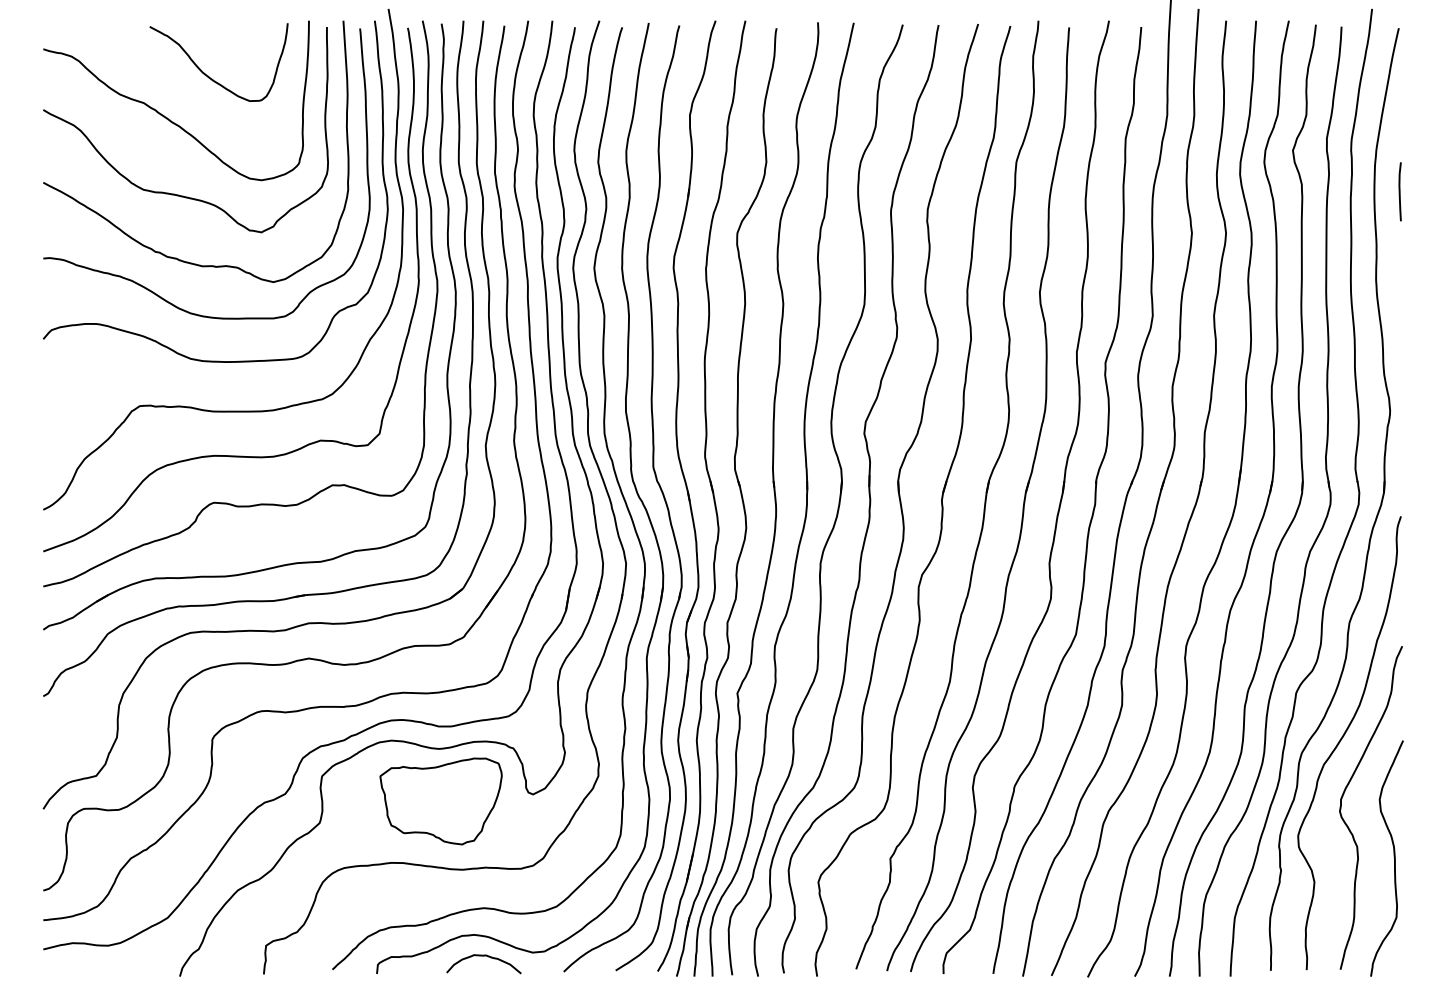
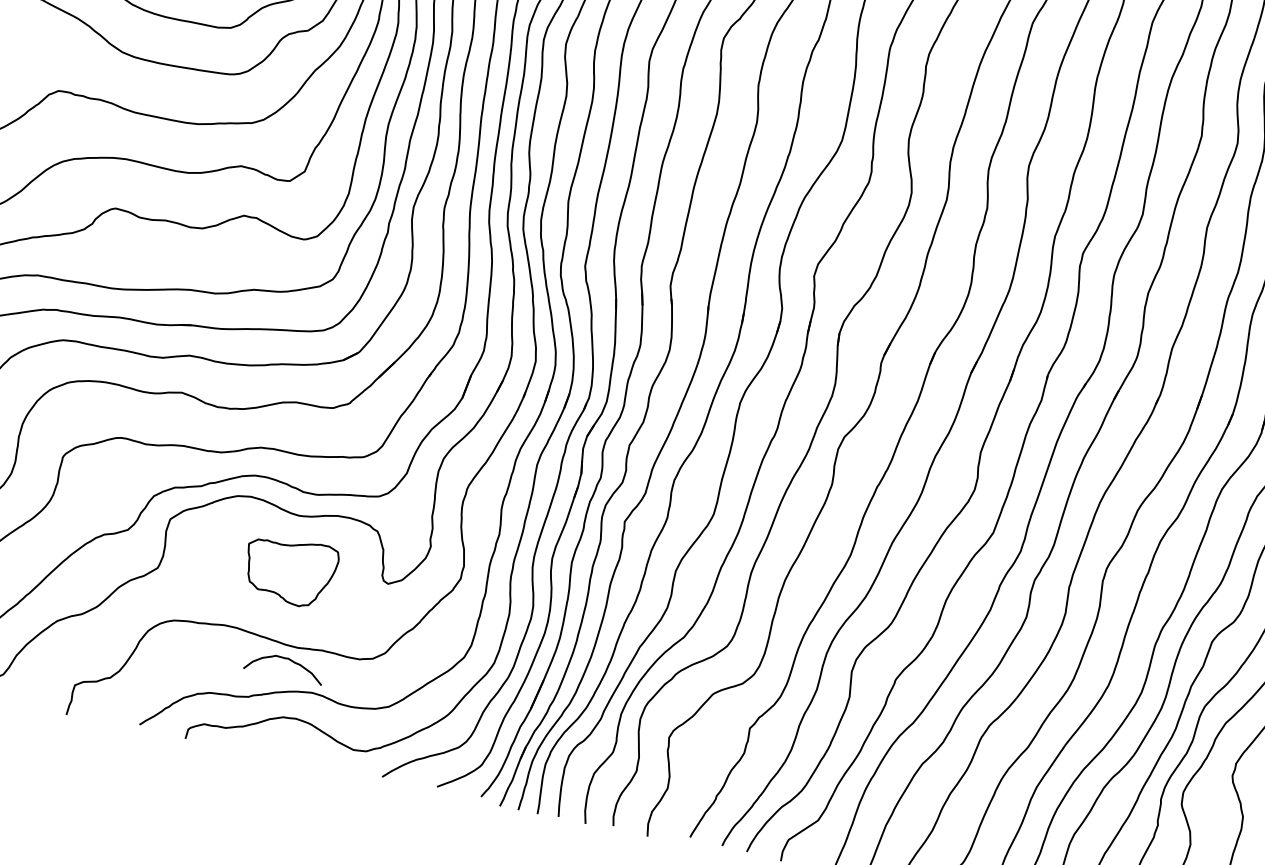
part: (440, 801) -> (289, 571), size x0.7
curve: (483, 956) -> (285, 659), moved

